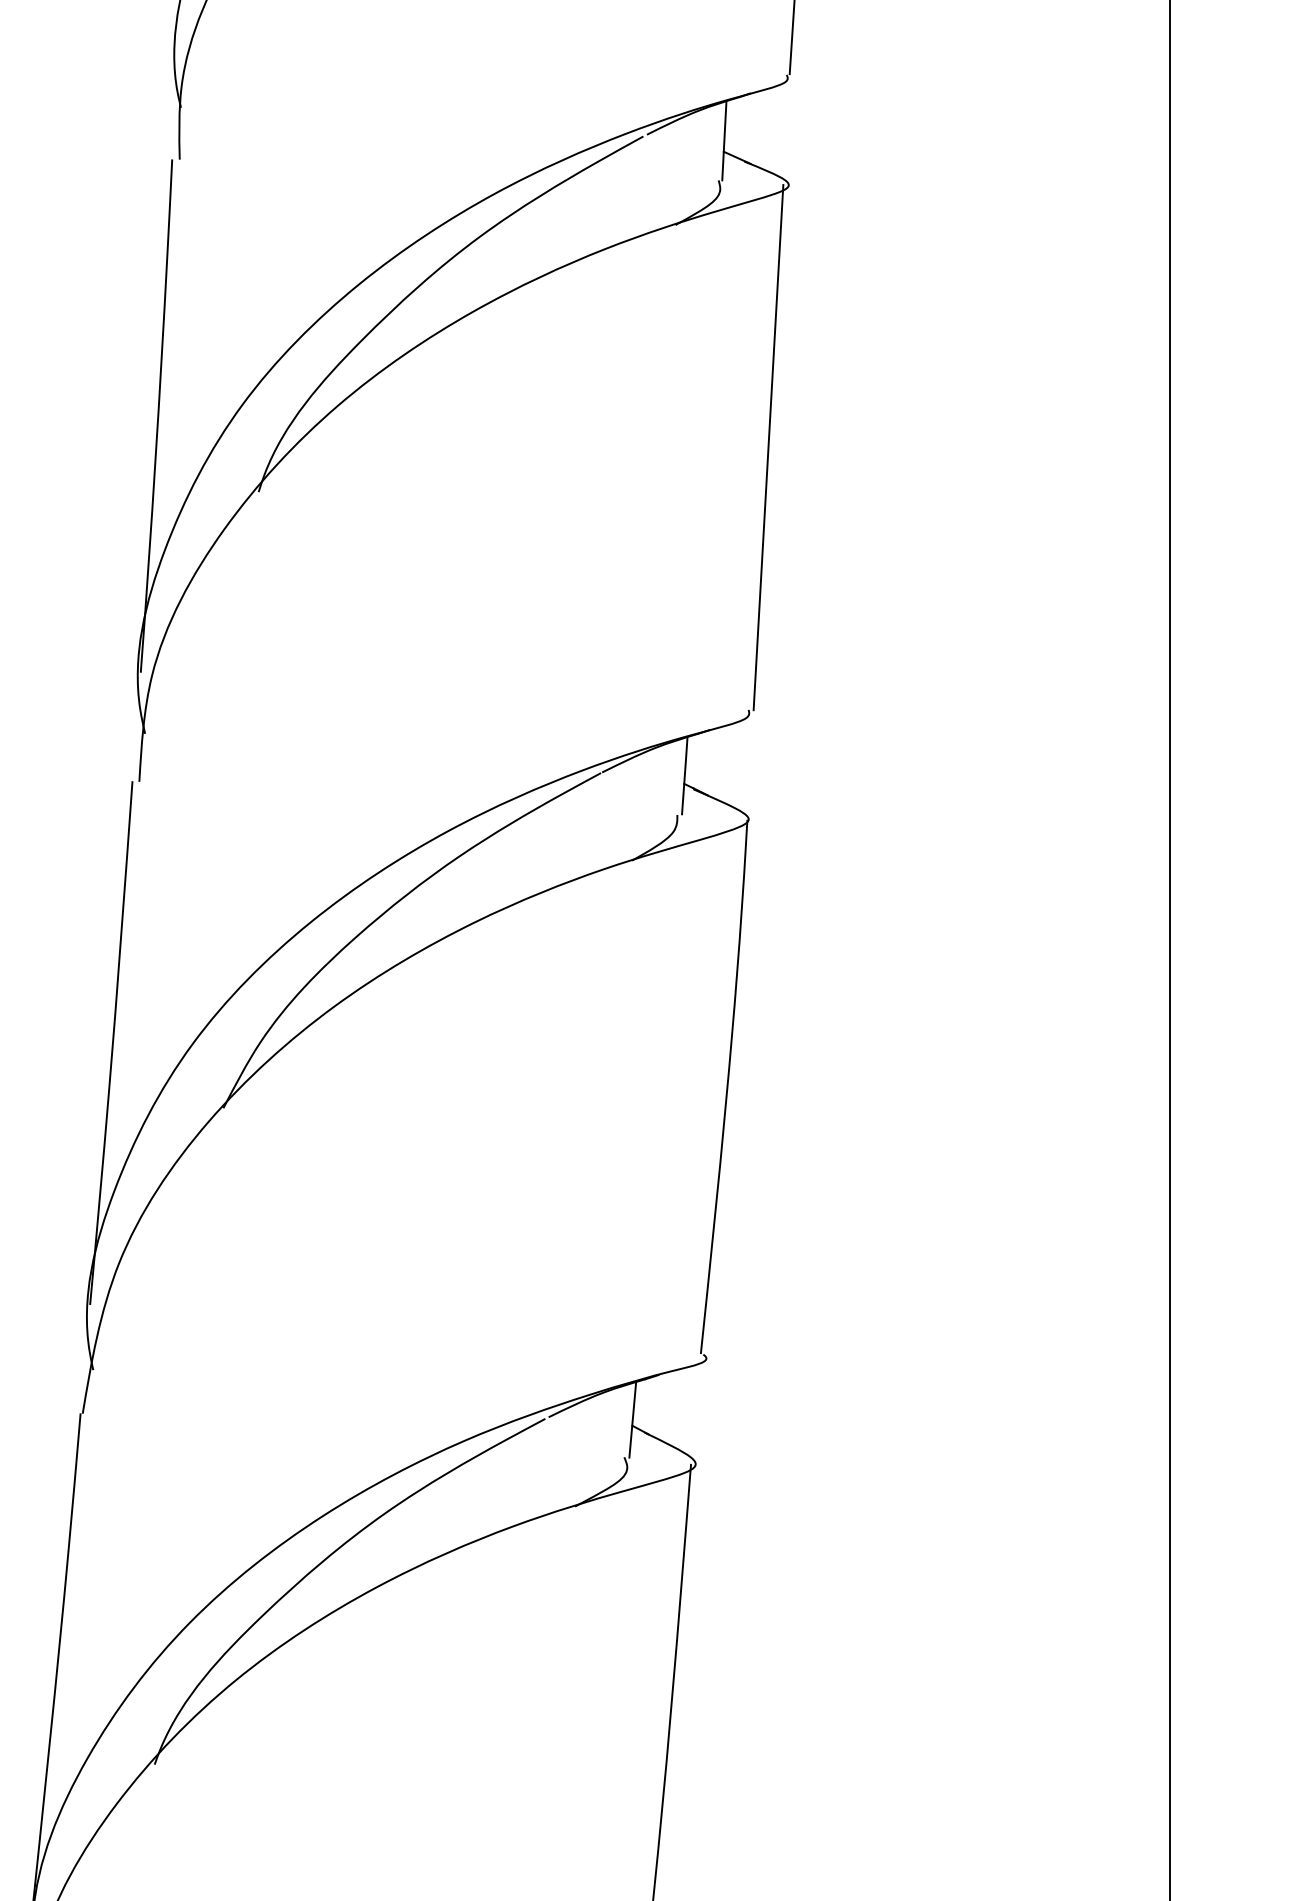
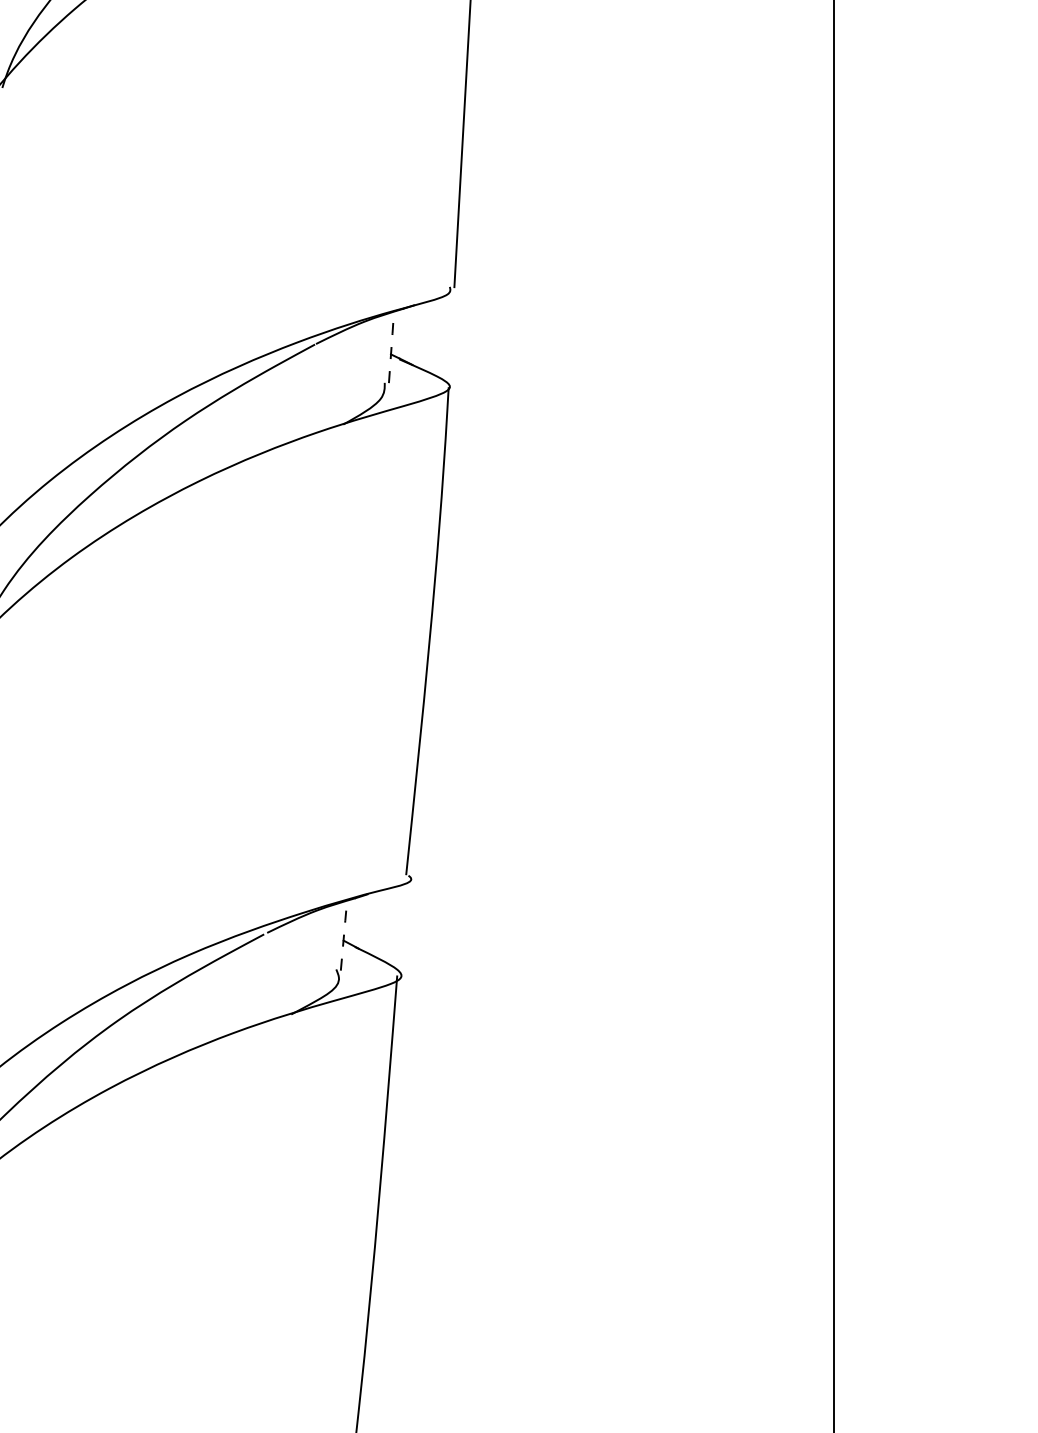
line: (684, 775) -> (391, 346), solid -> dashed
line: (632, 1419) -> (343, 934), solid -> dashed

